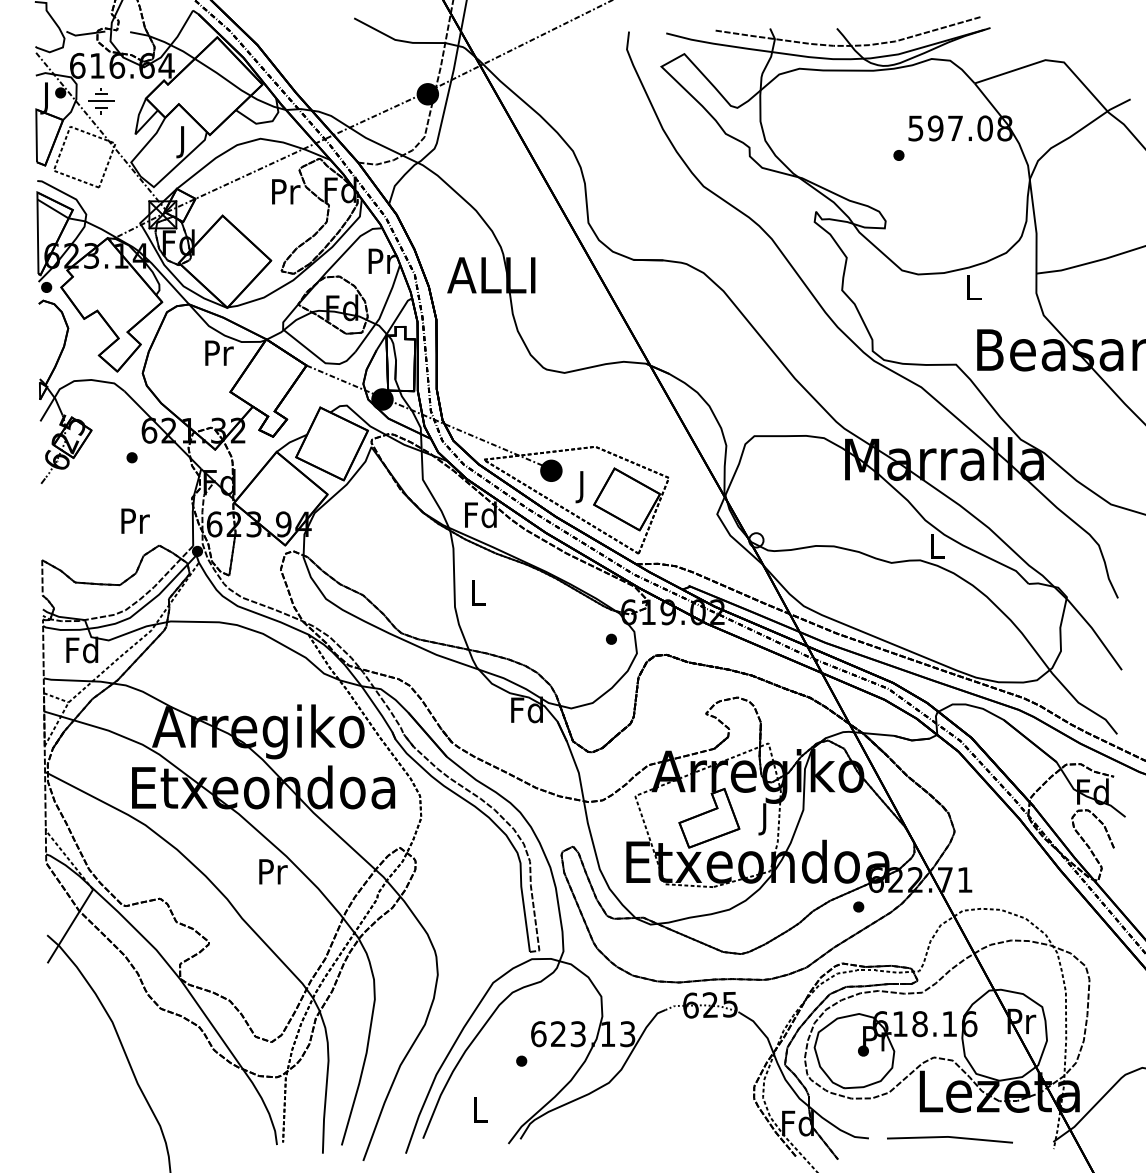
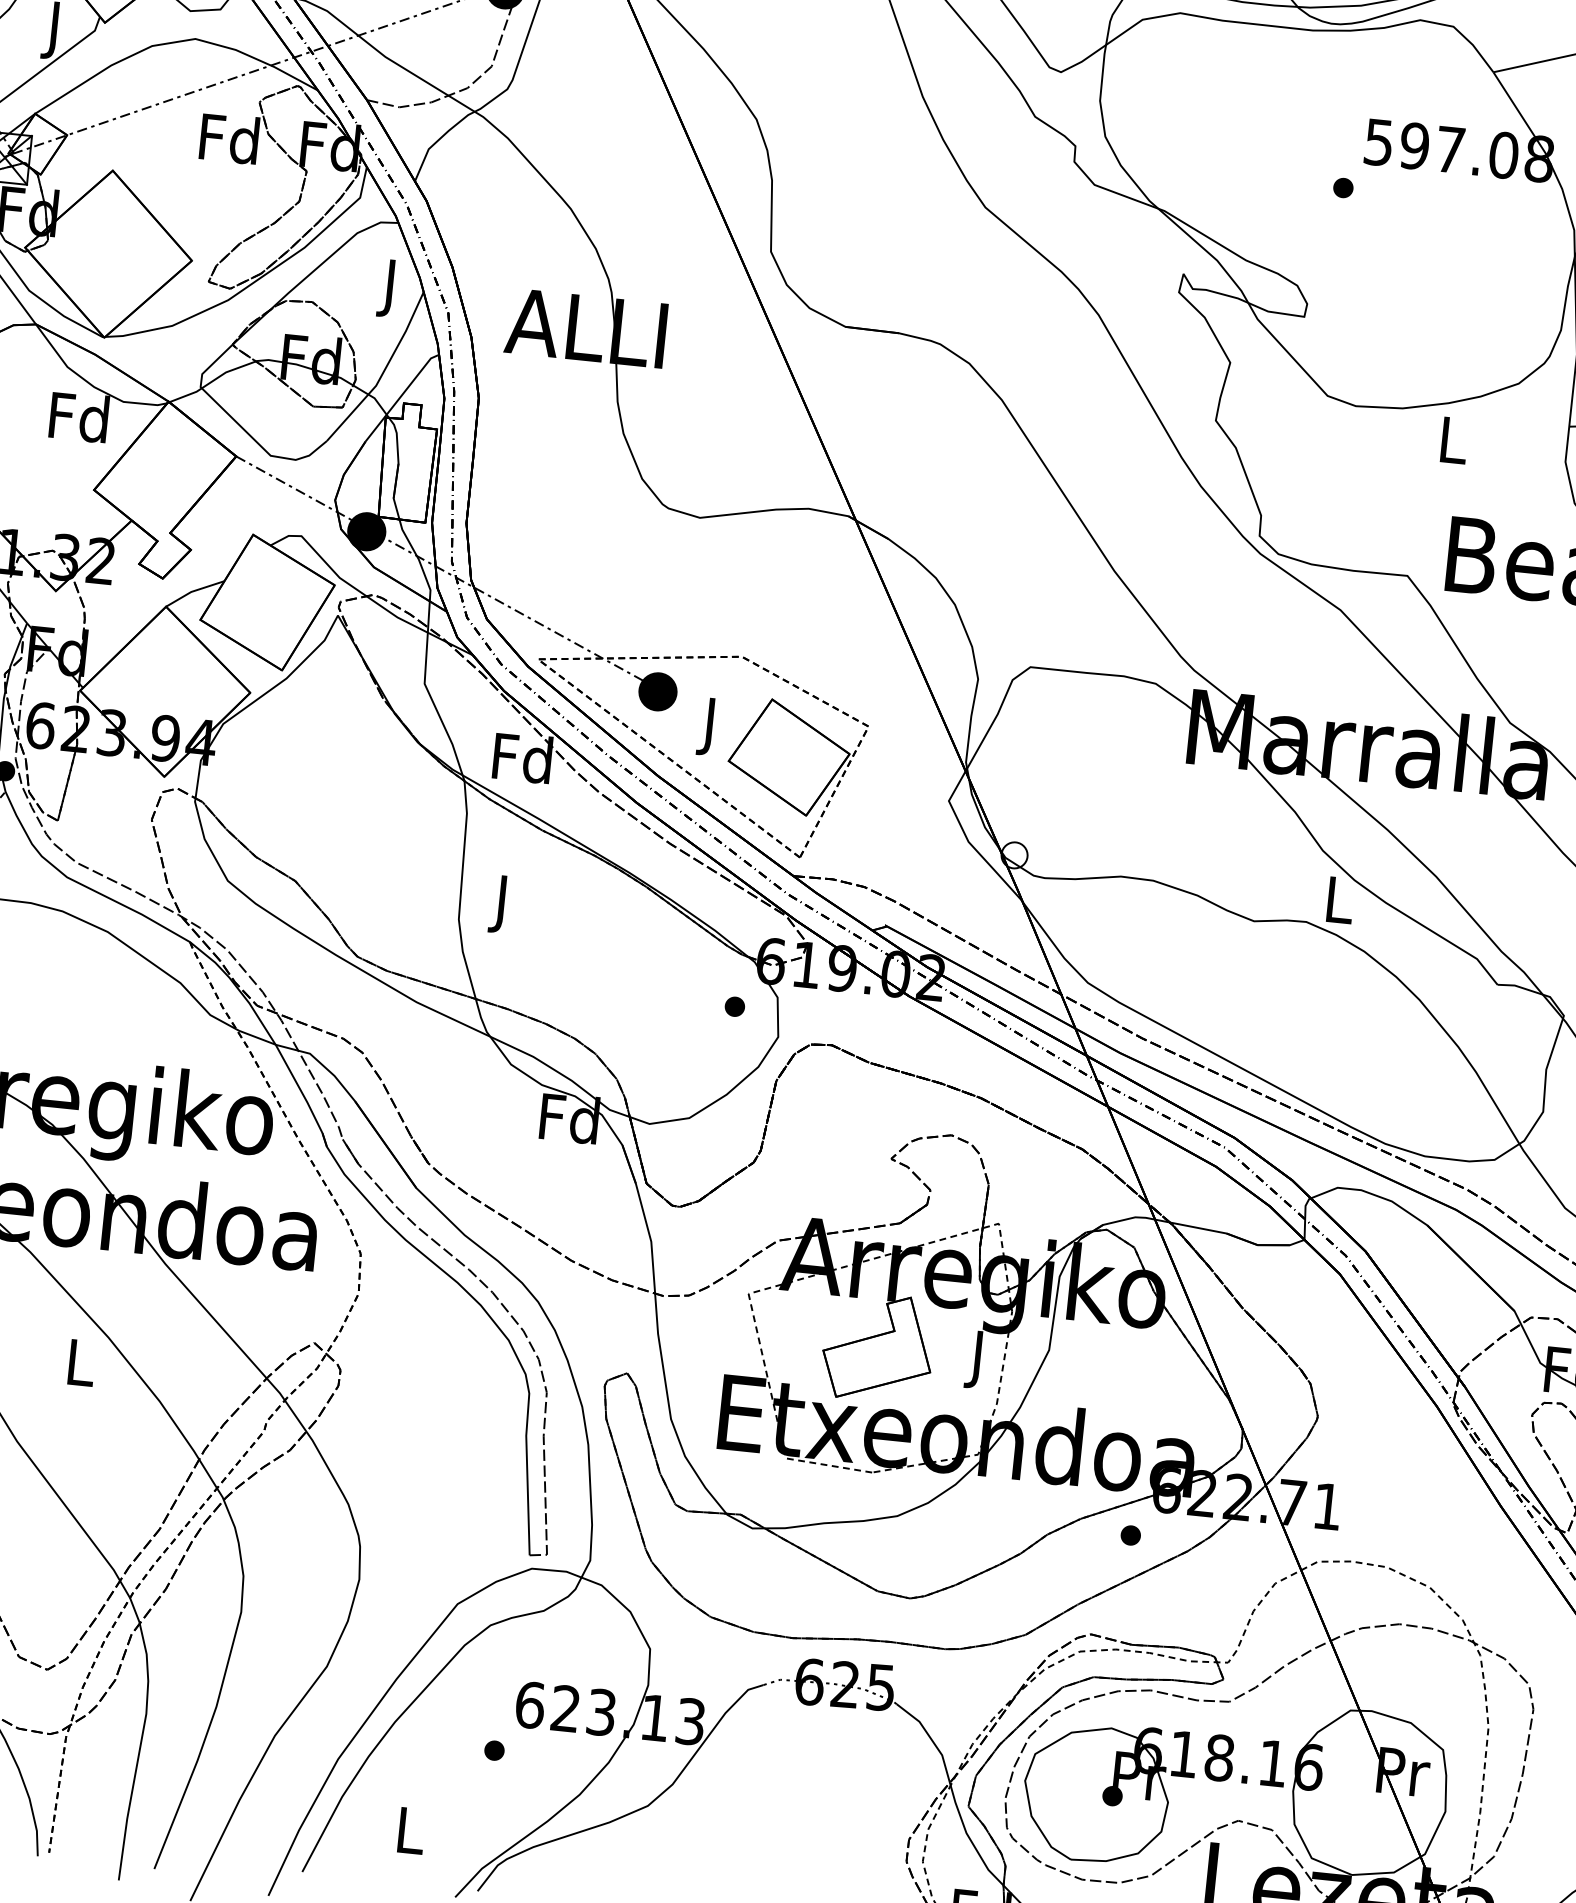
text: (284, 191) -> (228, 138), Pr -> Fd
text: (381, 264) -> (390, 288), Pr -> J
text: (217, 352) -> (78, 416), Pr -> Fd
text: (478, 596) -> (503, 904), L -> J
text: (273, 871) -> (82, 1362), Pr -> L

